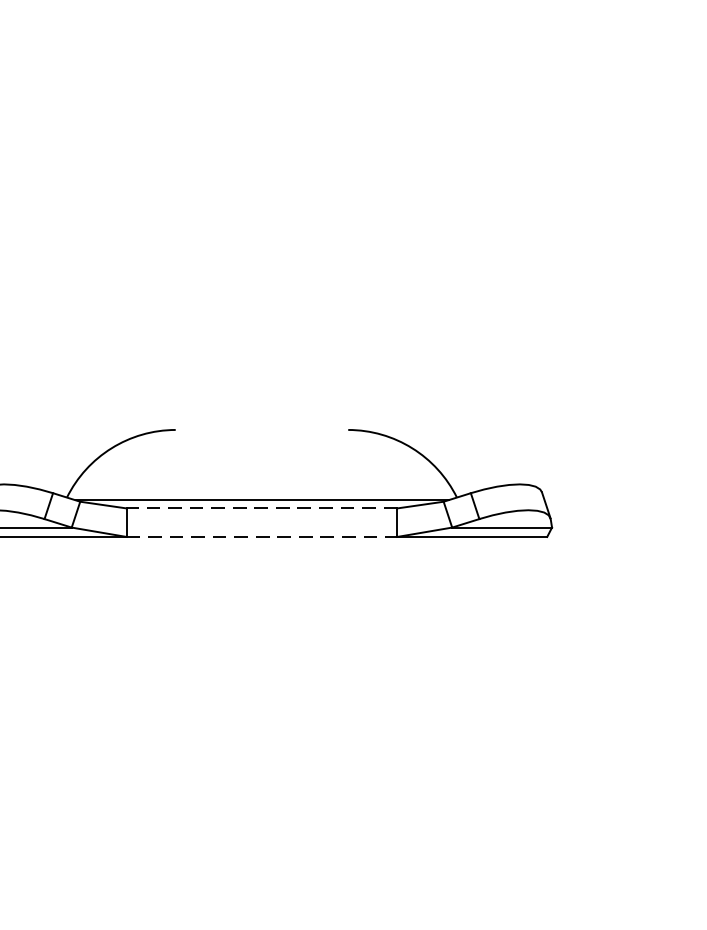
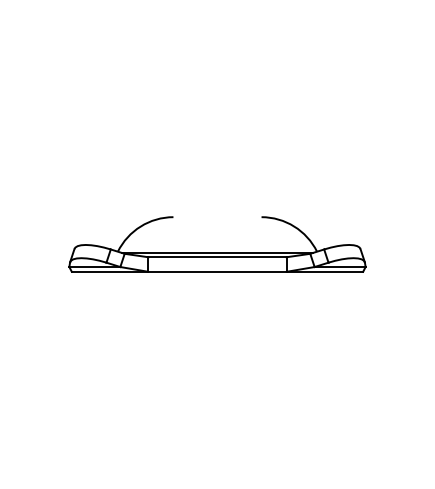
line: (261, 508) -> (217, 257), dashed -> solid
line: (261, 536) -> (217, 271), dashed -> solid

